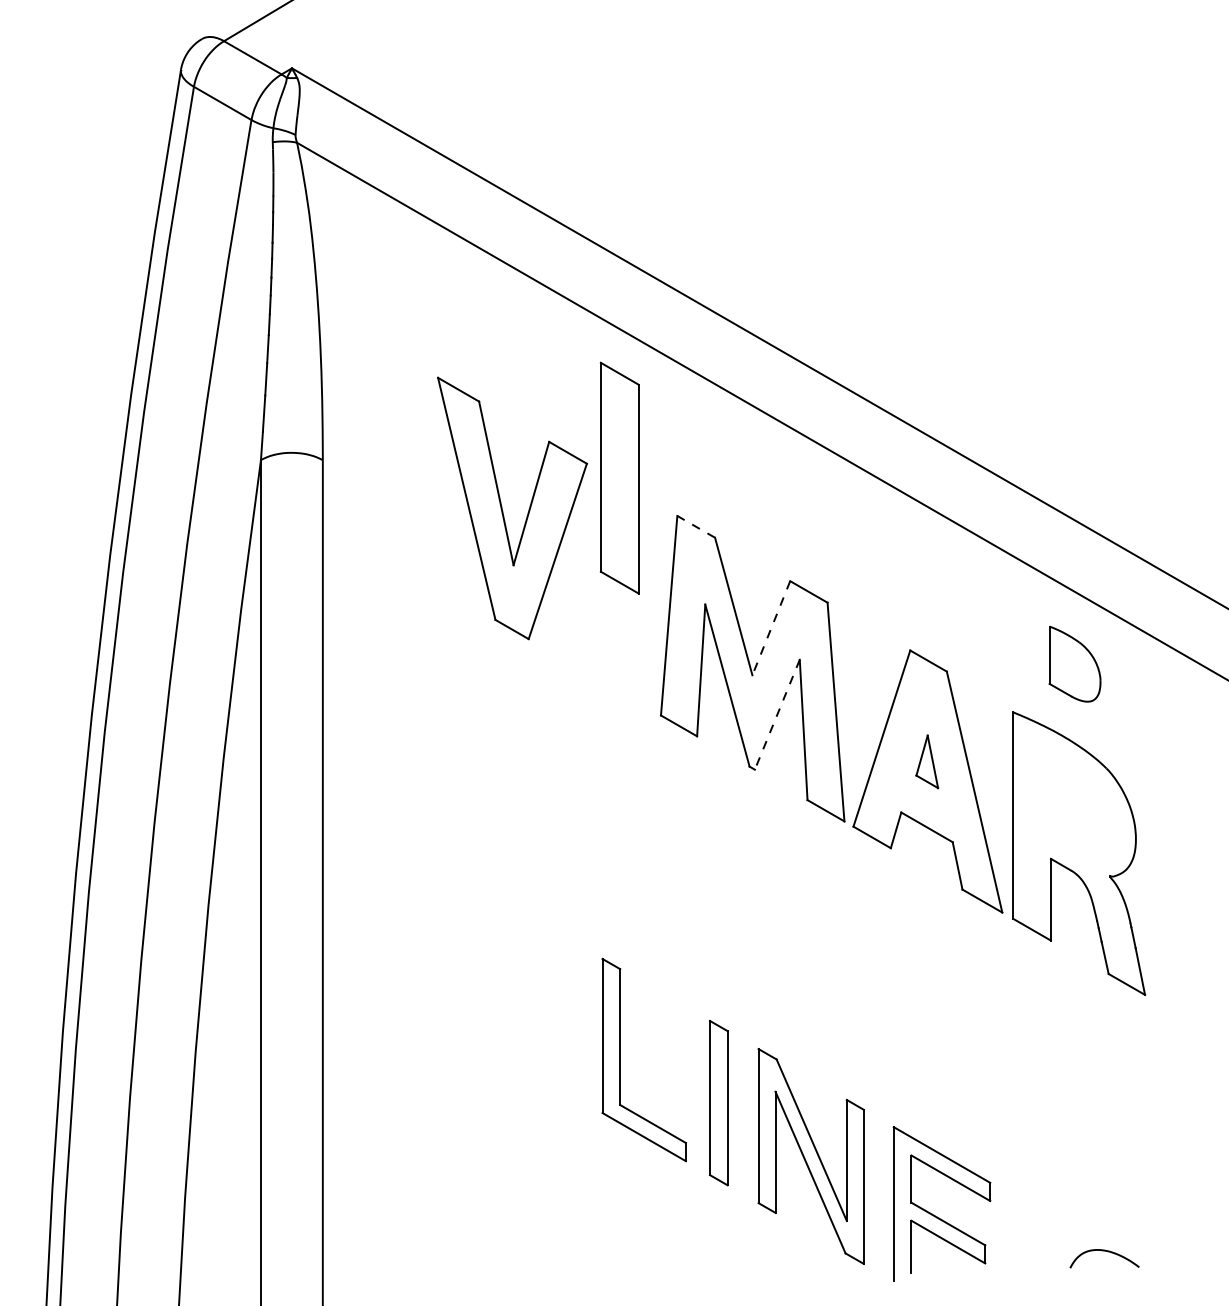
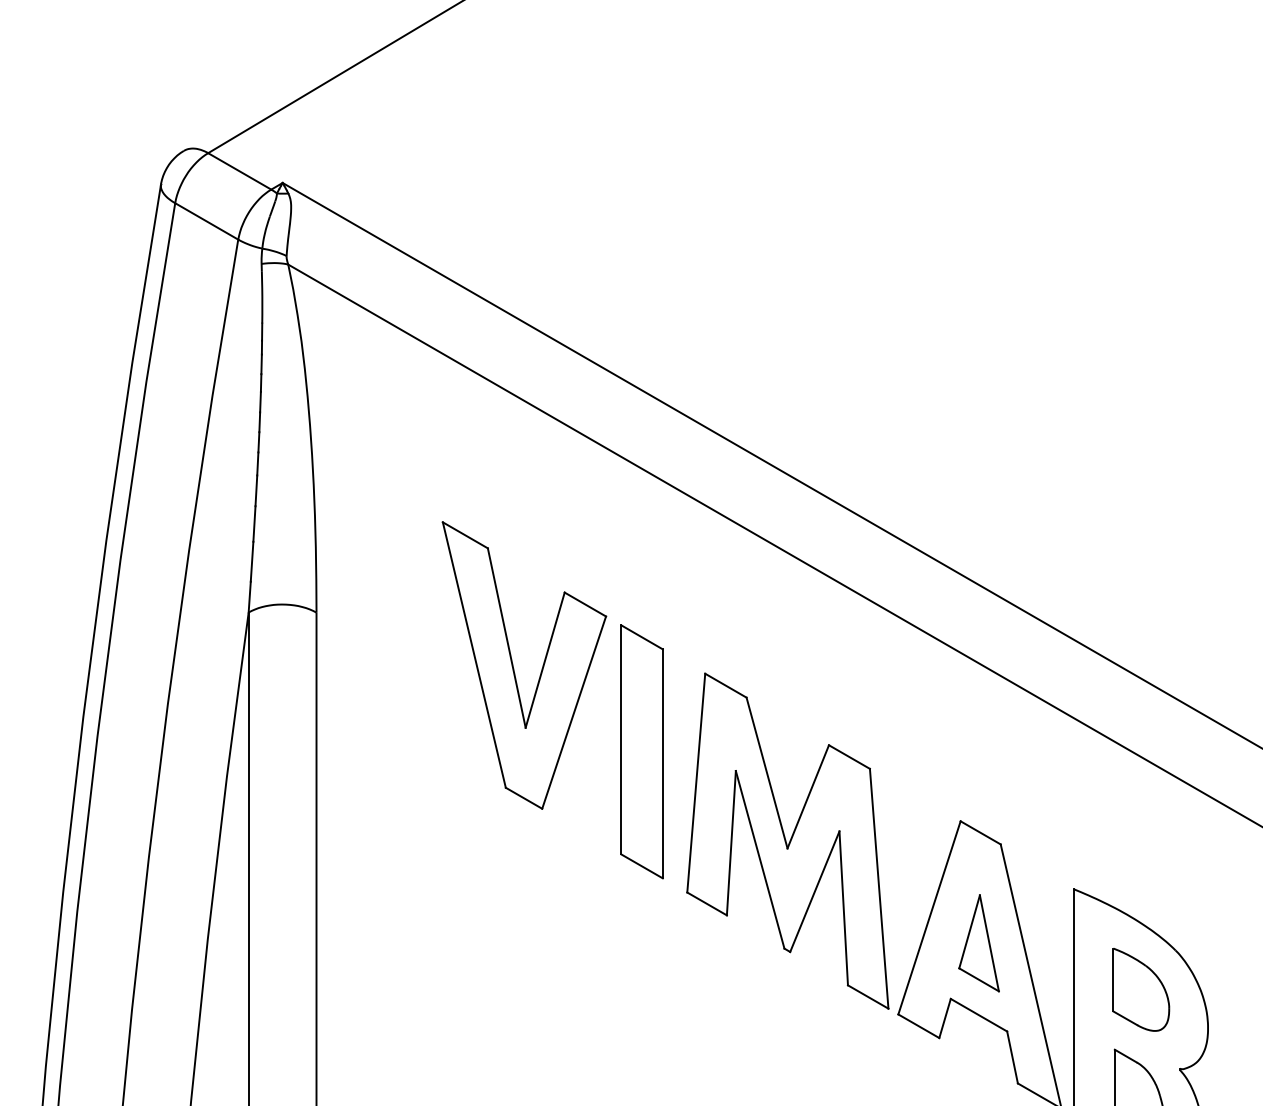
part: (619, 477) -> (641, 751), moved
line: (696, 526) -> (726, 685), dashed -> solid
line: (771, 628) -> (808, 797), dashed -> solid
part: (1074, 663) -> (1140, 989), moved
line: (777, 715) -> (815, 892), dashed -> solid
part: (927, 761) -> (979, 942), size x1.67

